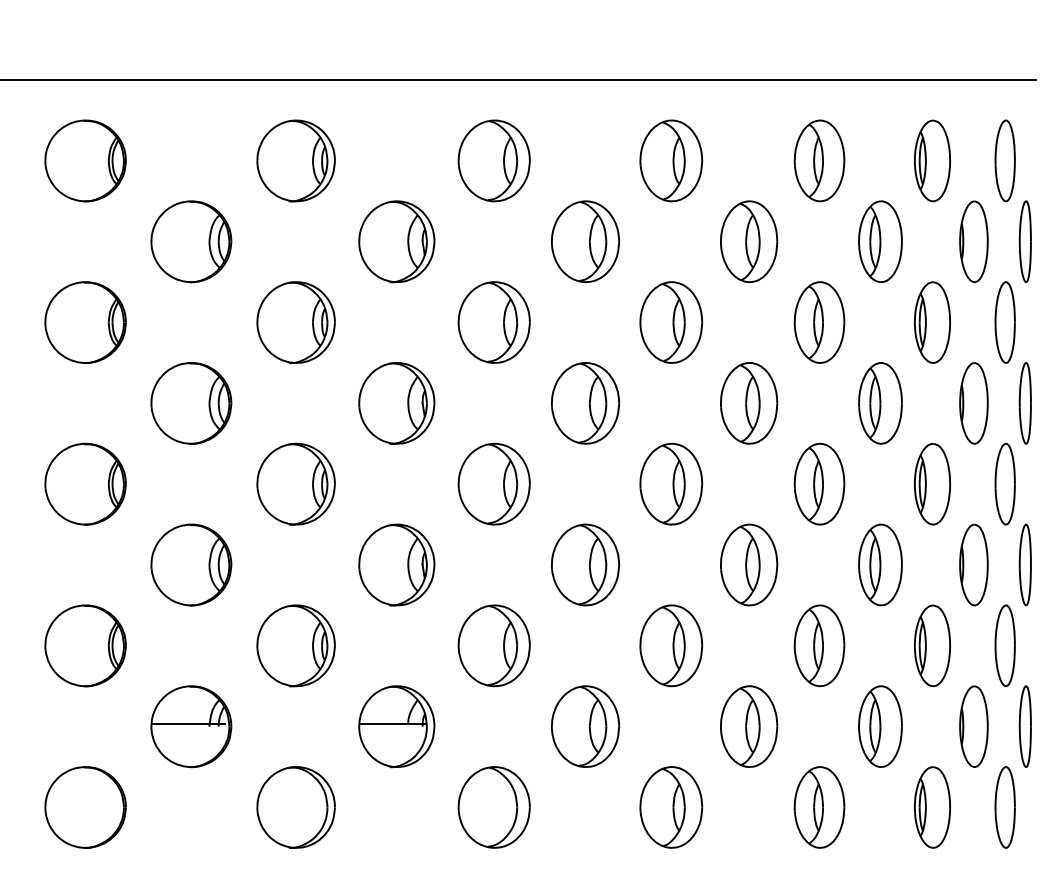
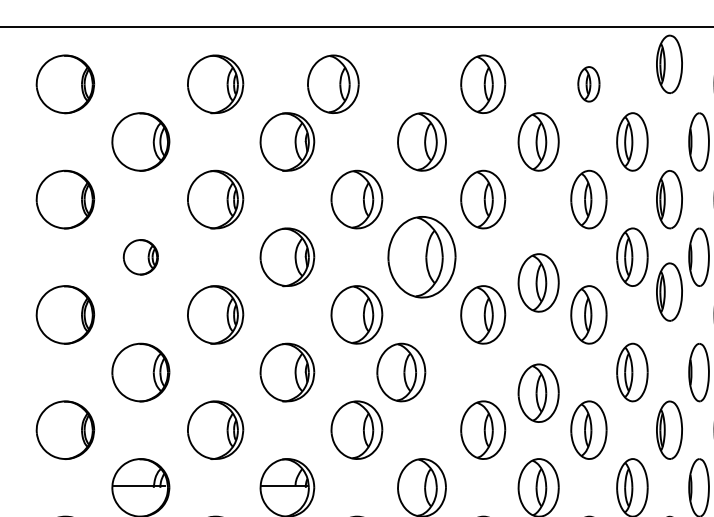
part: (493, 160) -> (332, 84), moved
part: (819, 160) -> (588, 84), size x0.6
part: (932, 160) -> (669, 64), moved
part: (191, 403) -> (140, 257), size x0.6
part: (585, 403) -> (421, 257), size x1.4
part: (749, 403) -> (538, 283), moved
part: (932, 484) -> (669, 292), moved
part: (585, 564) -> (401, 372), moved
part: (749, 564) -> (538, 392), moved

